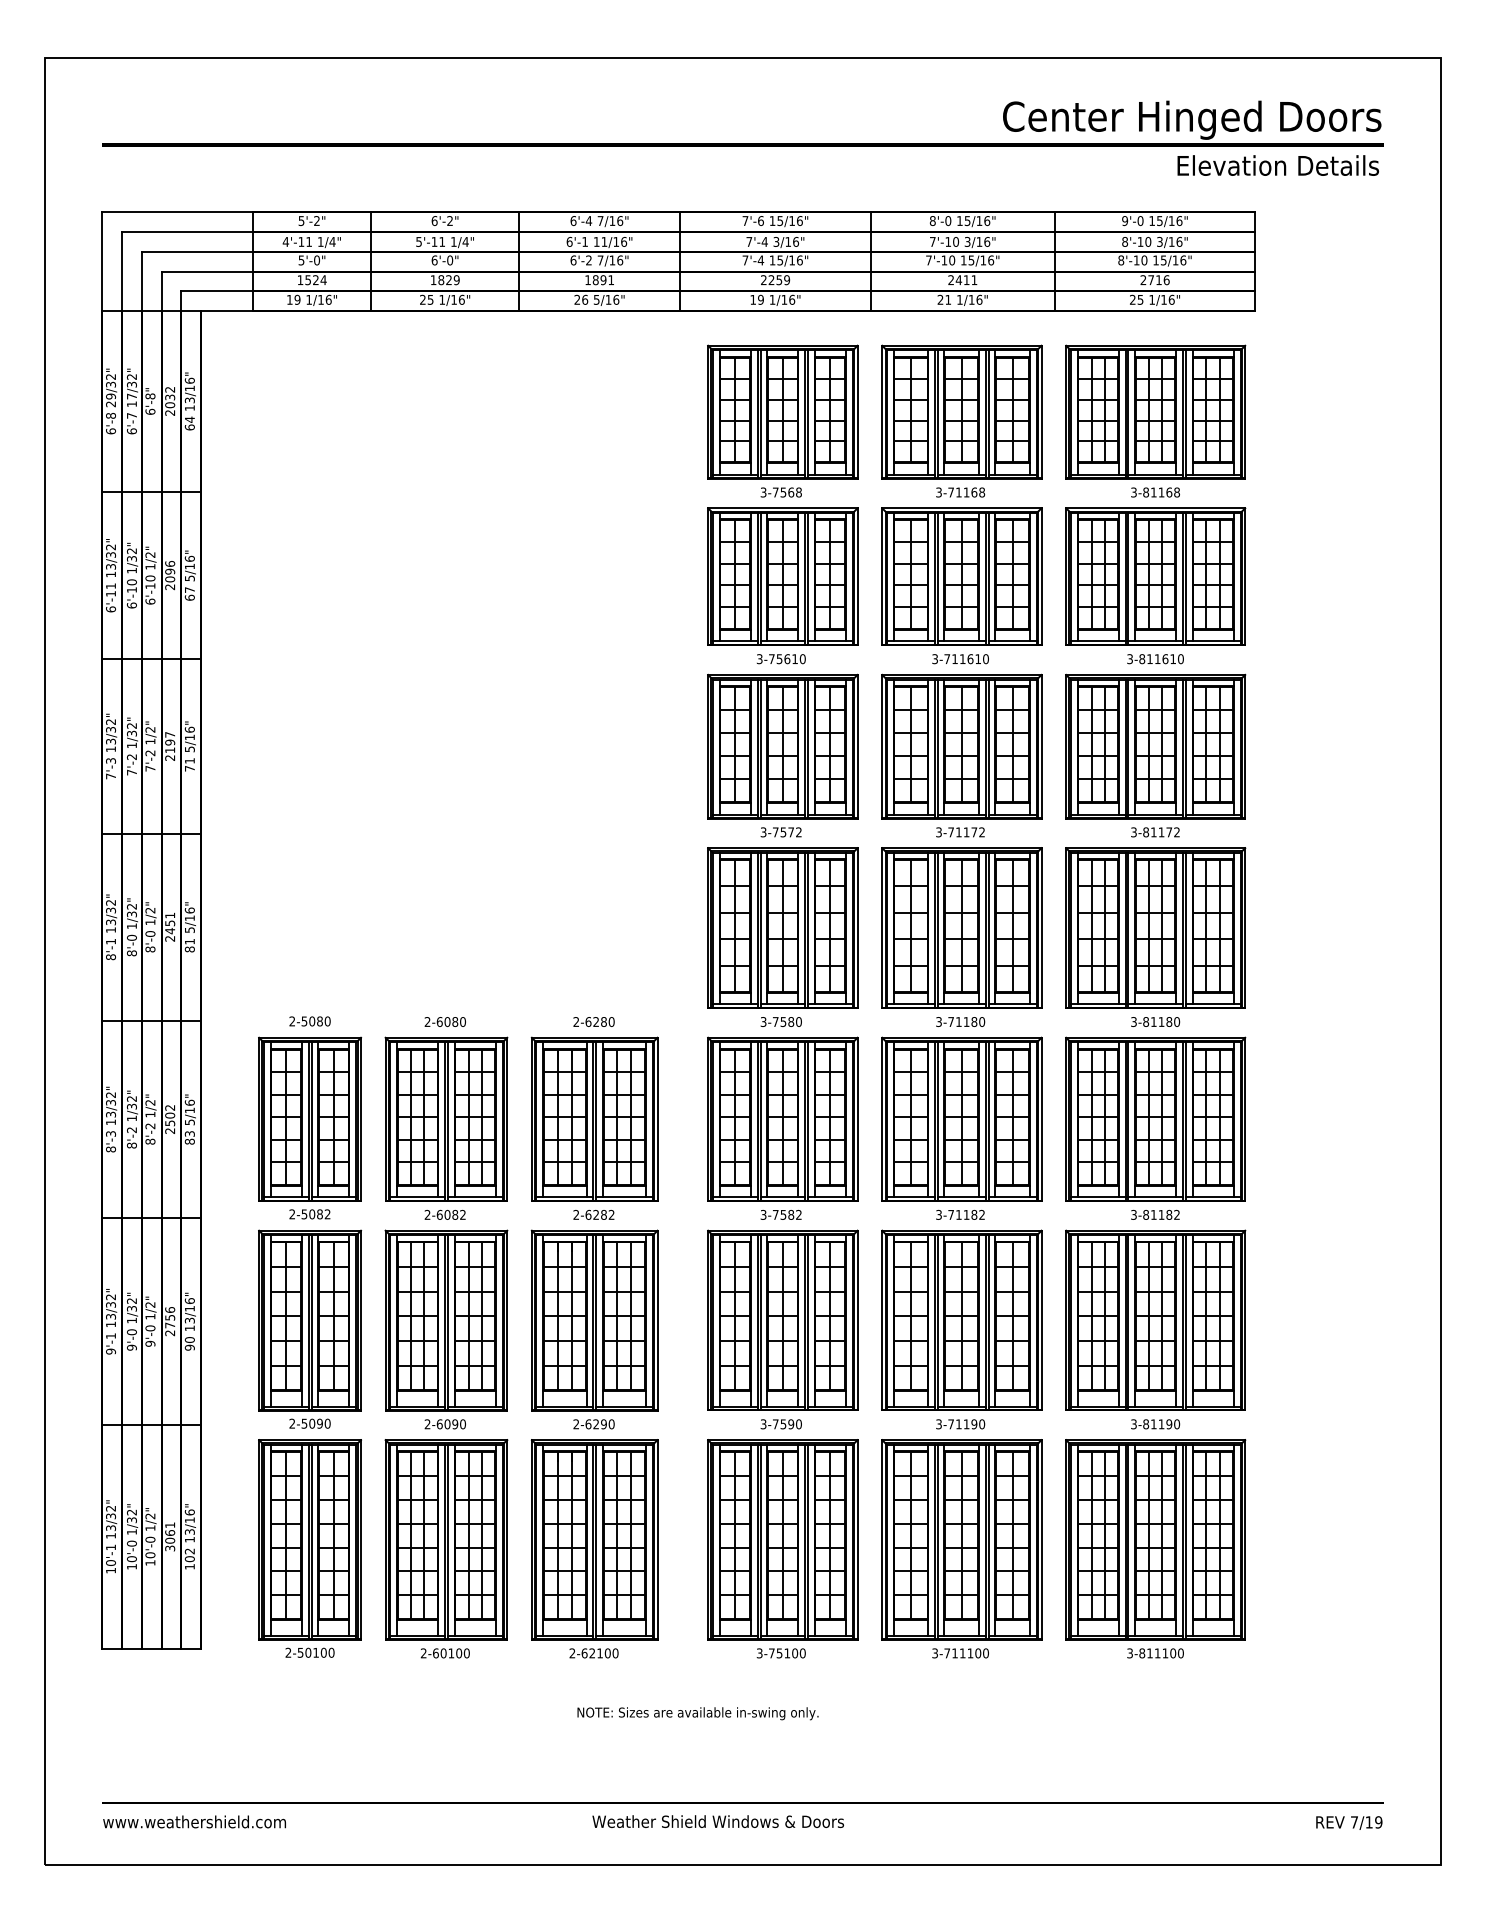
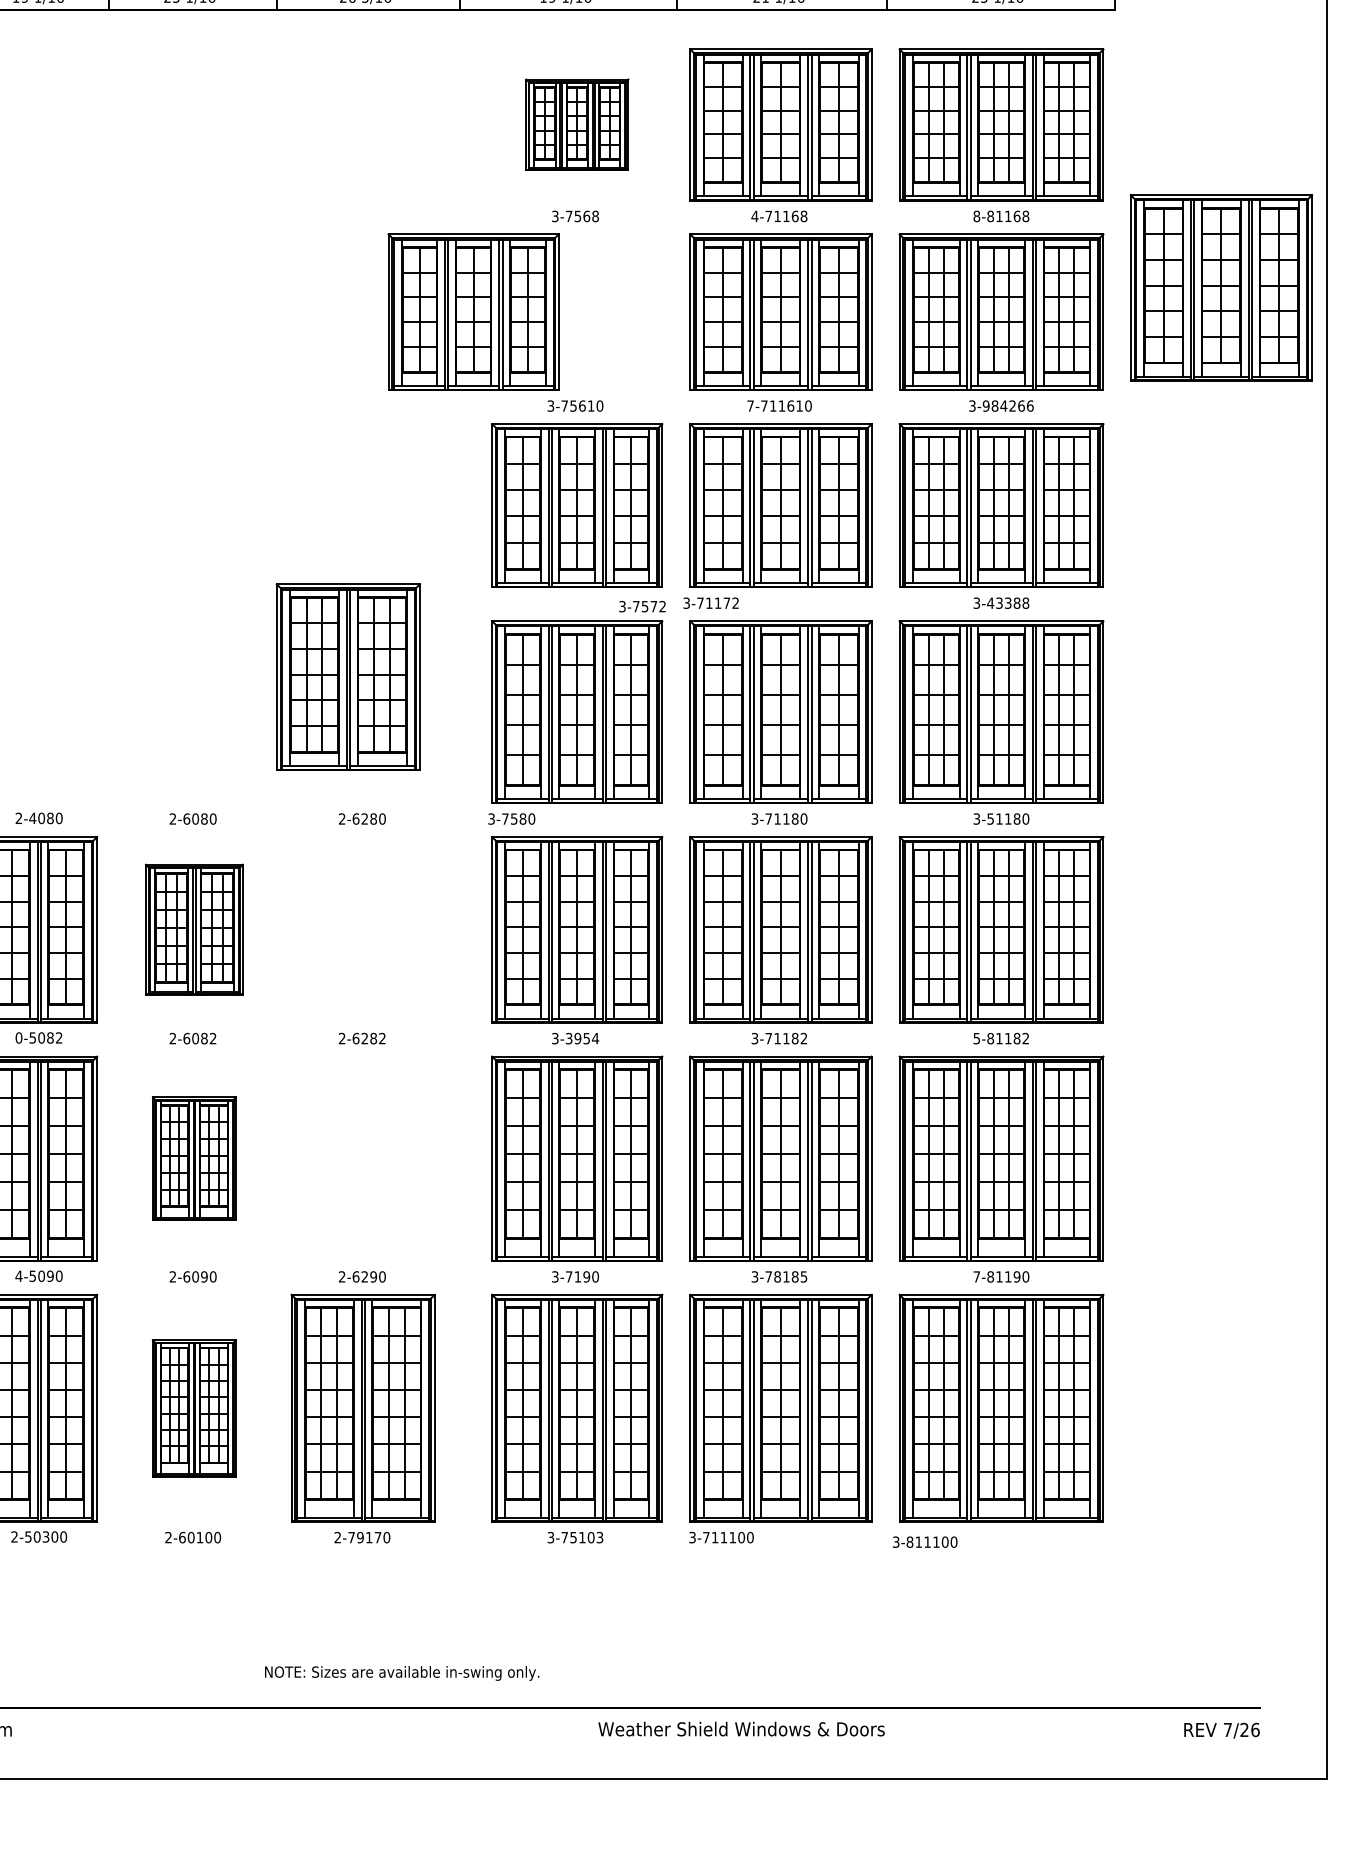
part: (782, 411) -> (576, 124), size x0.6
text: (938, 492) -> (754, 216), 3-71168 -> 4-71168
text: (1133, 492) -> (976, 216), 3-81168 -> 8-81168
part: (1348, 554) -> (1221, 286), added
part: (782, 576) -> (473, 312), moved
text: (934, 659) -> (749, 406), 3-711610 -> 7-711610
text: (1161, 659) -> (1008, 406), 3-811610 -> 3-984266
text: (780, 832) -> (641, 606), moved
text: (960, 832) -> (711, 603), moved
text: (1161, 832) -> (1008, 603), 3-81172 -> 3-43388
text: (304, 1021) -> (32, 818), 2-5080 -> 2-4080
text: (780, 1021) -> (510, 818), moved
text: (1146, 1021) -> (991, 818), 3-81180 -> 3-51180
part: (446, 1118) -> (194, 928), size x0.7
part: (594, 1118) -> (348, 676), moved
text: (1133, 1213) -> (976, 1036), 3-81182 -> 5-81182
text: (292, 1214) -> (19, 1038), 2-5082 -> 0-5082
text: (787, 1214) -> (582, 1038), 3-7582 -> 3-3954
part: (446, 1320) -> (194, 1158), size x0.6
part: (594, 1320) -> (362, 1158), removed
text: (292, 1423) -> (19, 1276), 2-5090 -> 4-5090
text: (783, 1424) -> (577, 1277), 3-7590 -> 3-7190
text: (970, 1424) -> (790, 1277), 3-71190 -> 3-78185
text: (1133, 1424) -> (976, 1277), 3-81190 -> 7-81190
part: (446, 1539) -> (194, 1408), size x0.6
text: (315, 1652) -> (45, 1536), 2-50100 -> 2-50300
text: (595, 1653) -> (364, 1537), 2-62100 -> 2-79170
text: (802, 1653) -> (599, 1537), 3-75100 -> 3-75103
text: (960, 1653) -> (721, 1537), moved
text: (1155, 1653) -> (925, 1542), moved
text: (697, 1713) -> (401, 1673), moved
text: (718, 1821) -> (741, 1728), moved
text: (1373, 1822) -> (1249, 1730), 7/19 -> 7/26

